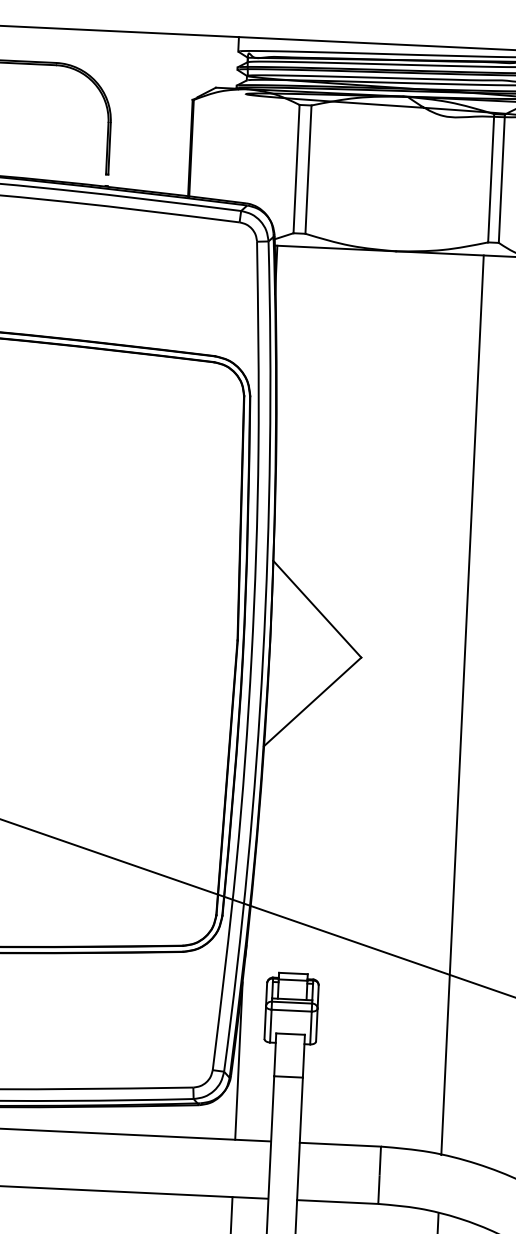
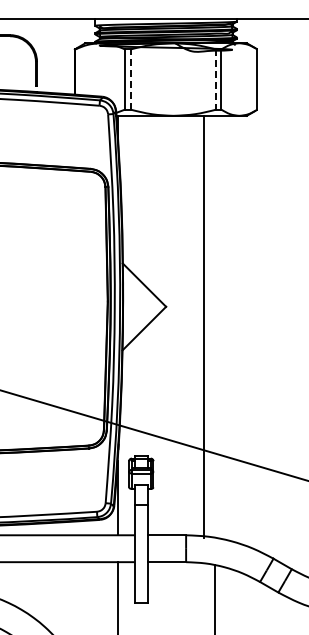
line: (308, 169) -> (130, 79), solid -> dashed
line: (491, 180) -> (216, 80), solid -> dashed
line: (462, 704) -> (203, 326), moved

